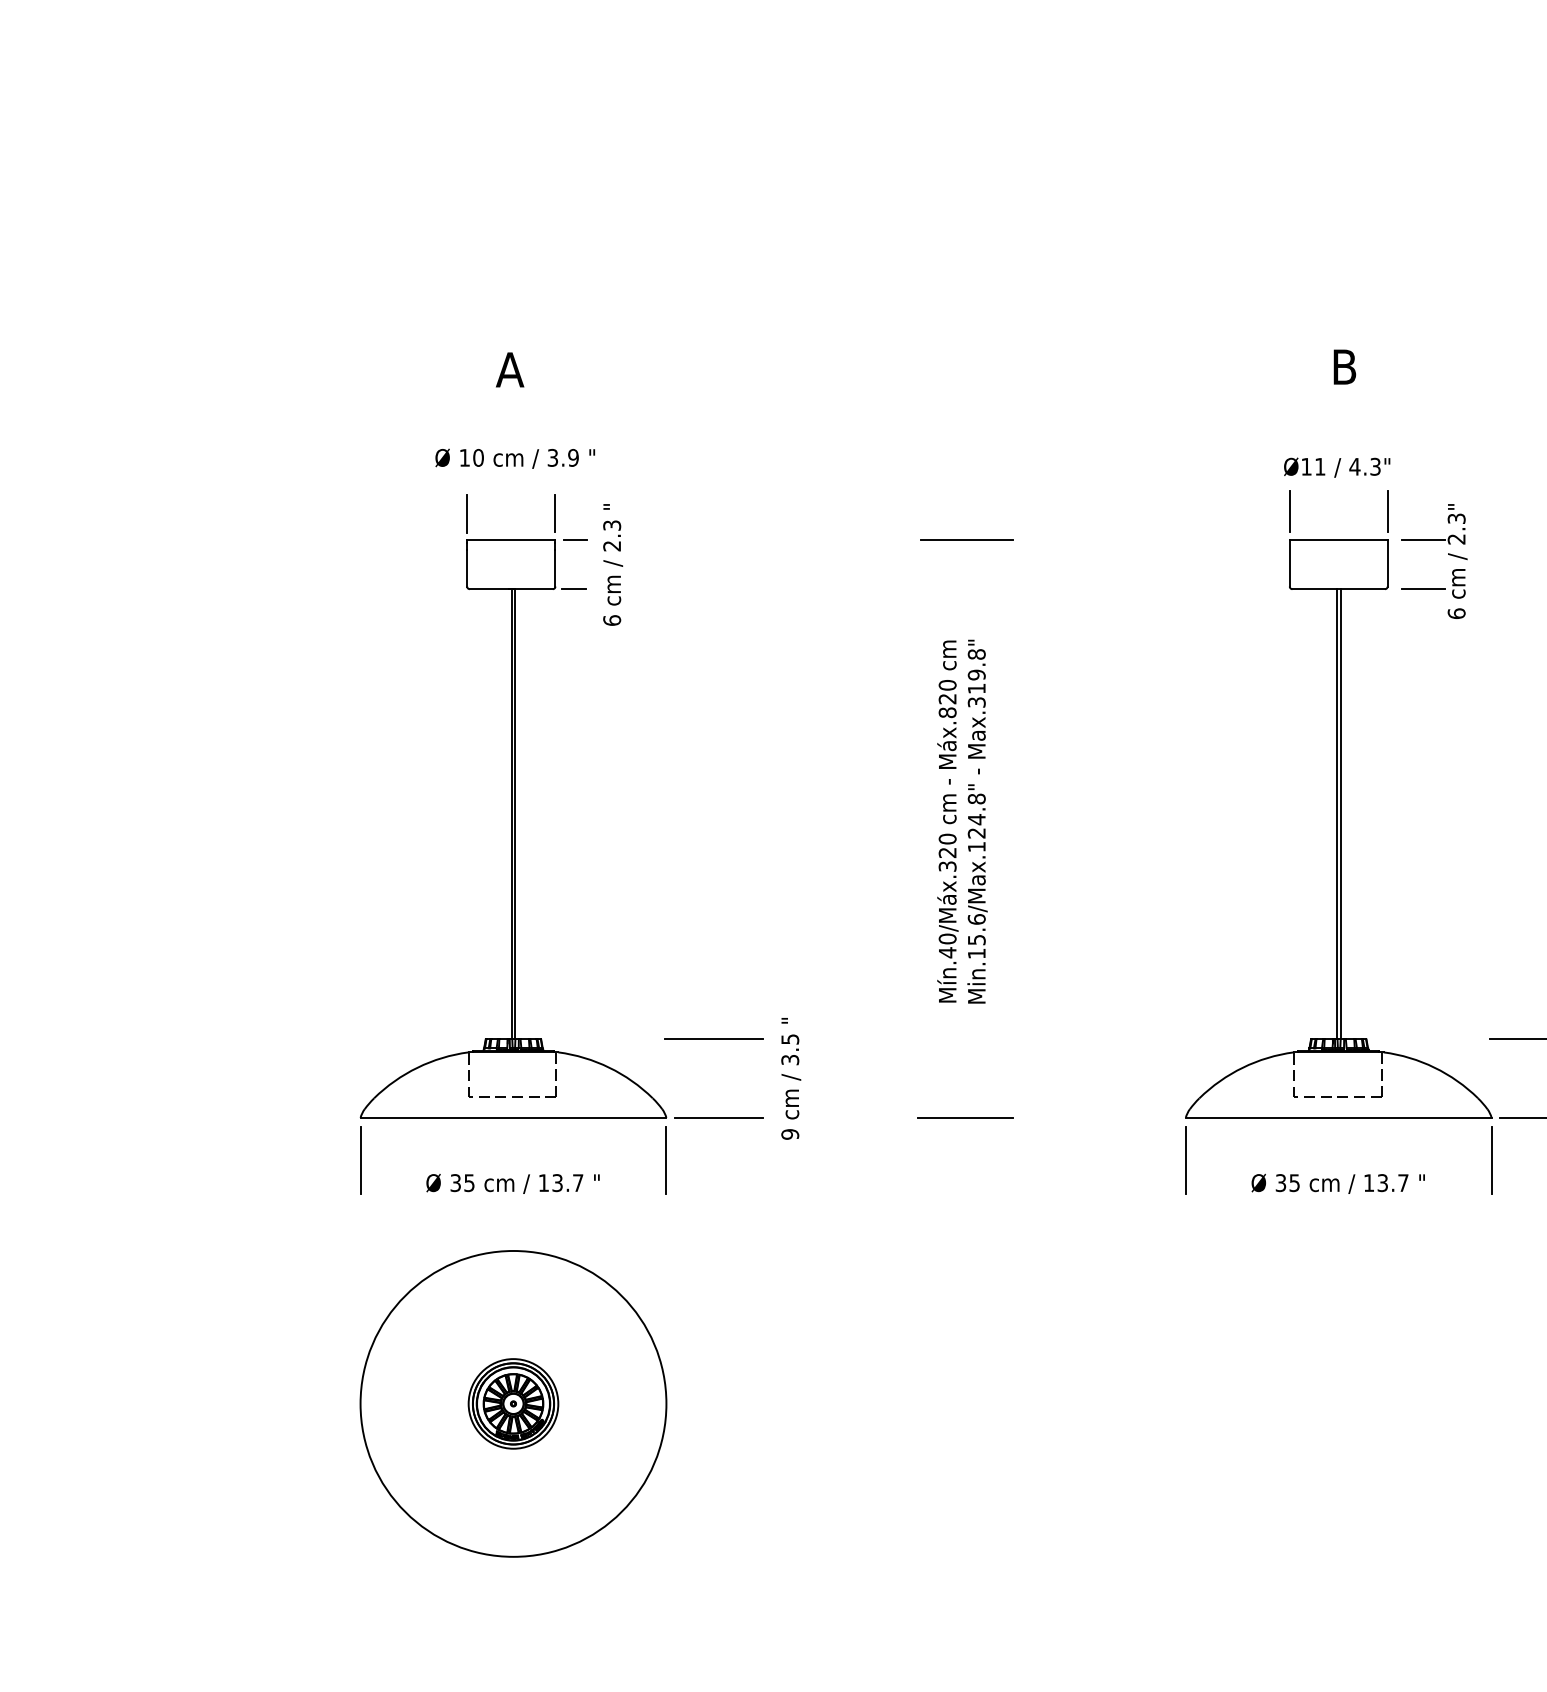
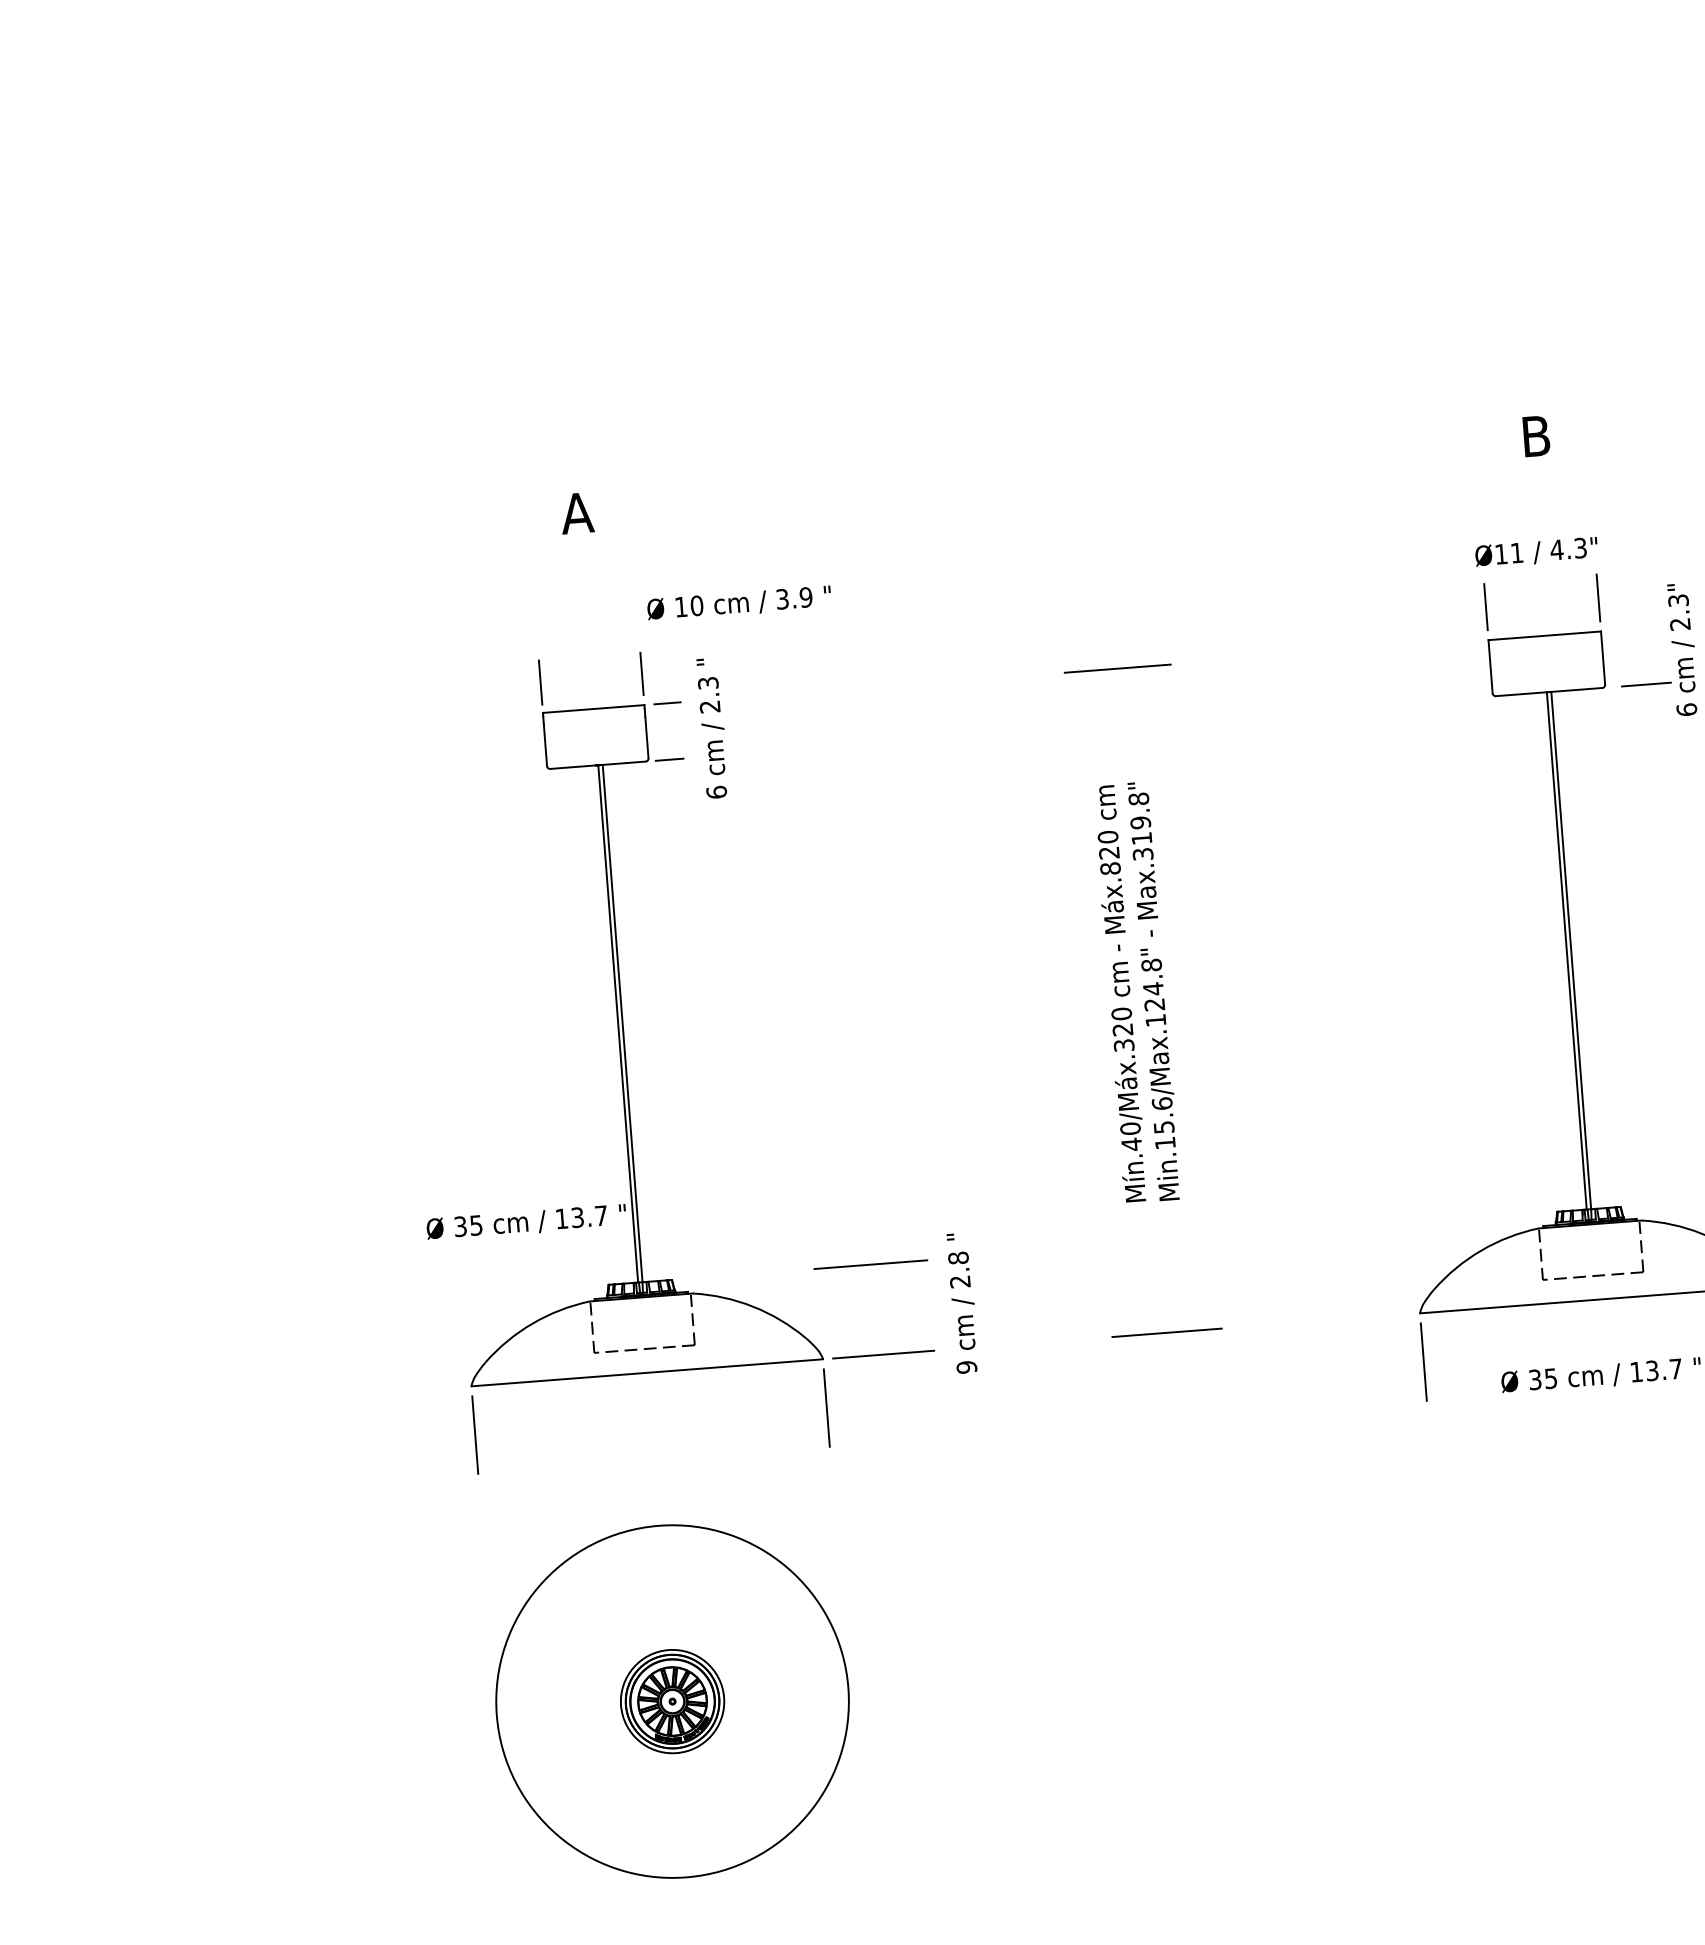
text: (515, 458) -> (739, 603), moved
line: (1423, 540) -> (1642, 628), removed
text: (790, 1049) -> (959, 1269), 3.5 -> 2.8
text: (512, 1183) -> (525, 1222), moved

